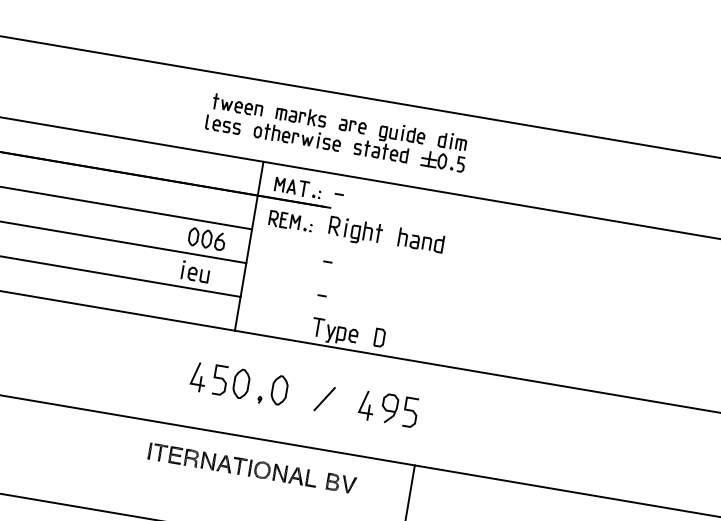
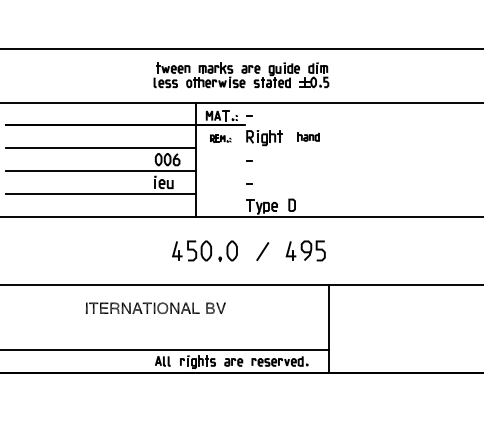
part: (290, 221) -> (220, 138), size x0.7
part: (421, 240) -> (308, 136), size x0.7
part: (251, 468) -> (155, 308), moved

